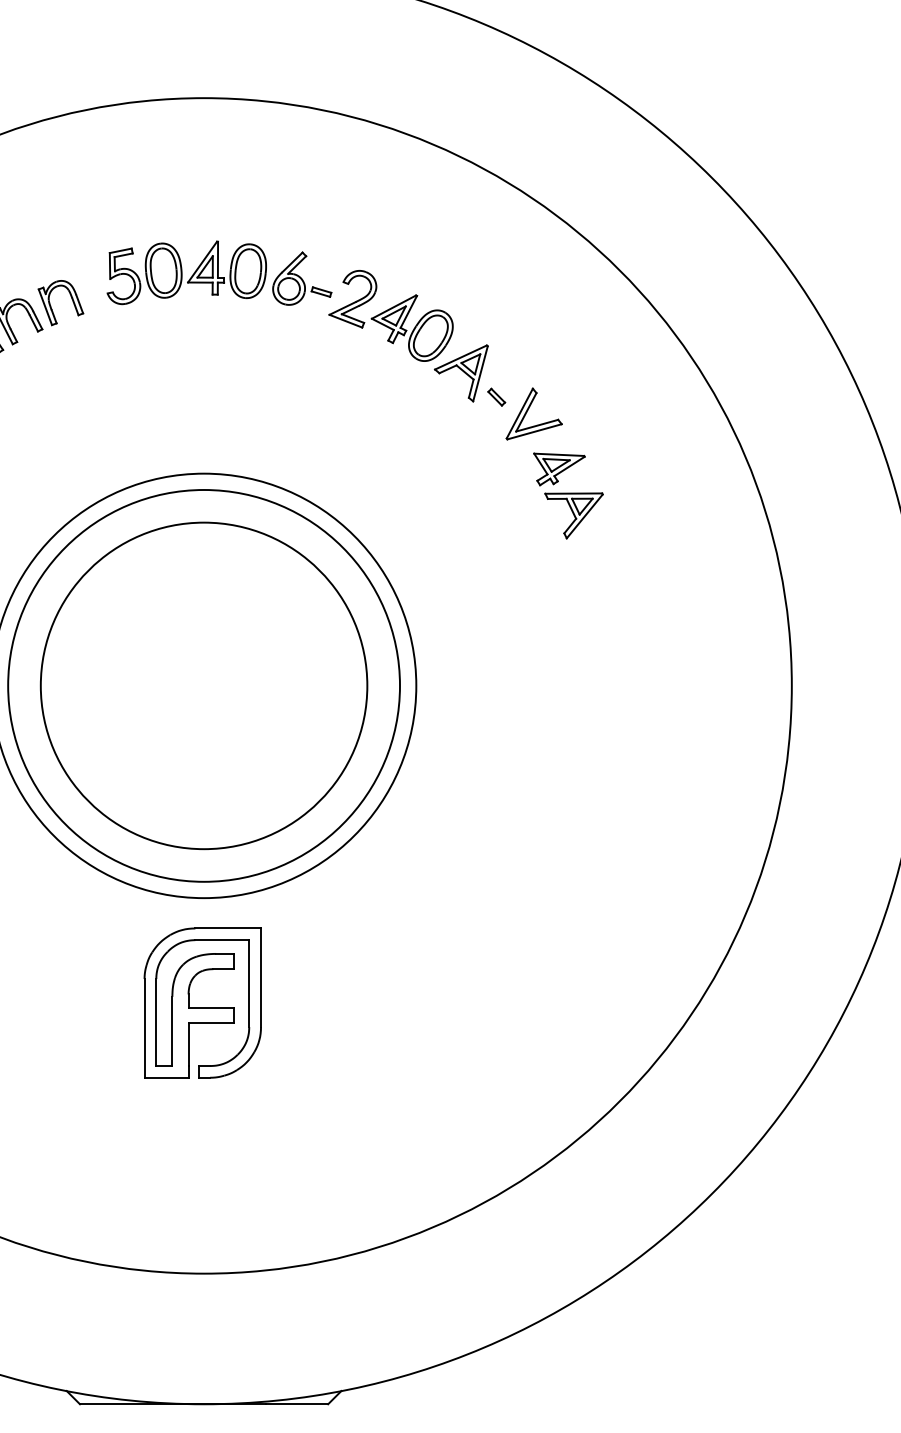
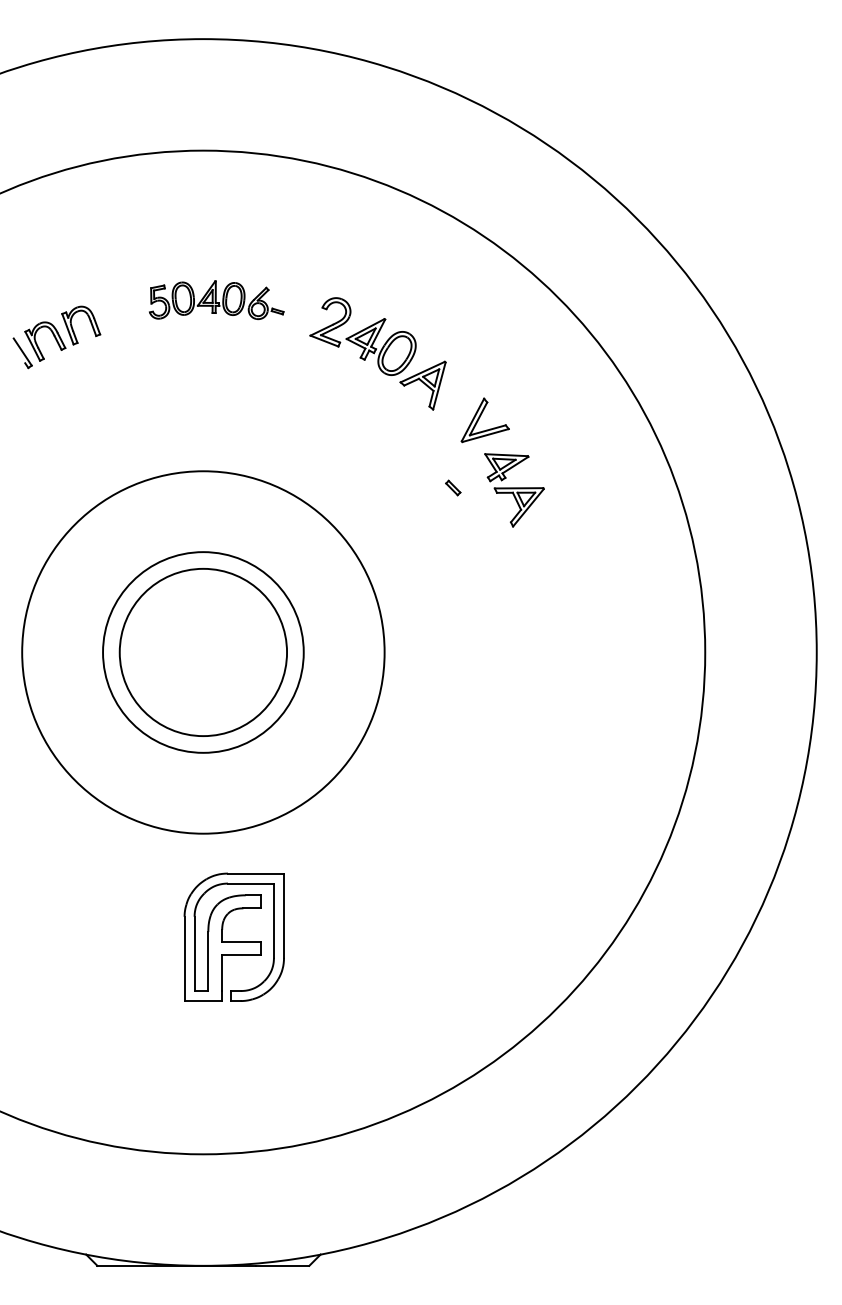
part: (219, 273) -> (216, 300), size x0.7
part: (496, 396) -> (453, 487), moved
circle: (204, 685) -> (203, 652), size x0.6
circle: (204, 685) -> (203, 652), size x0.6
part: (201, 1002) -> (233, 936), moved

